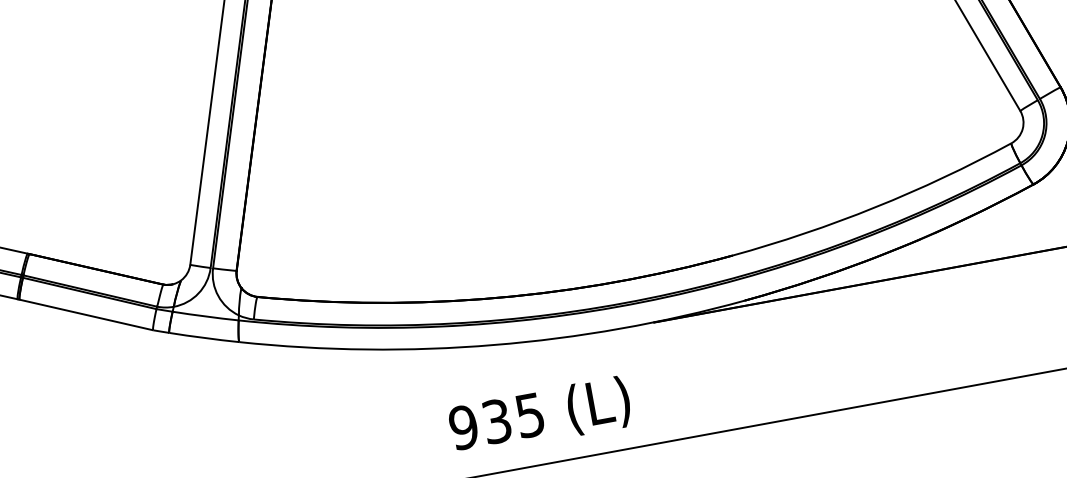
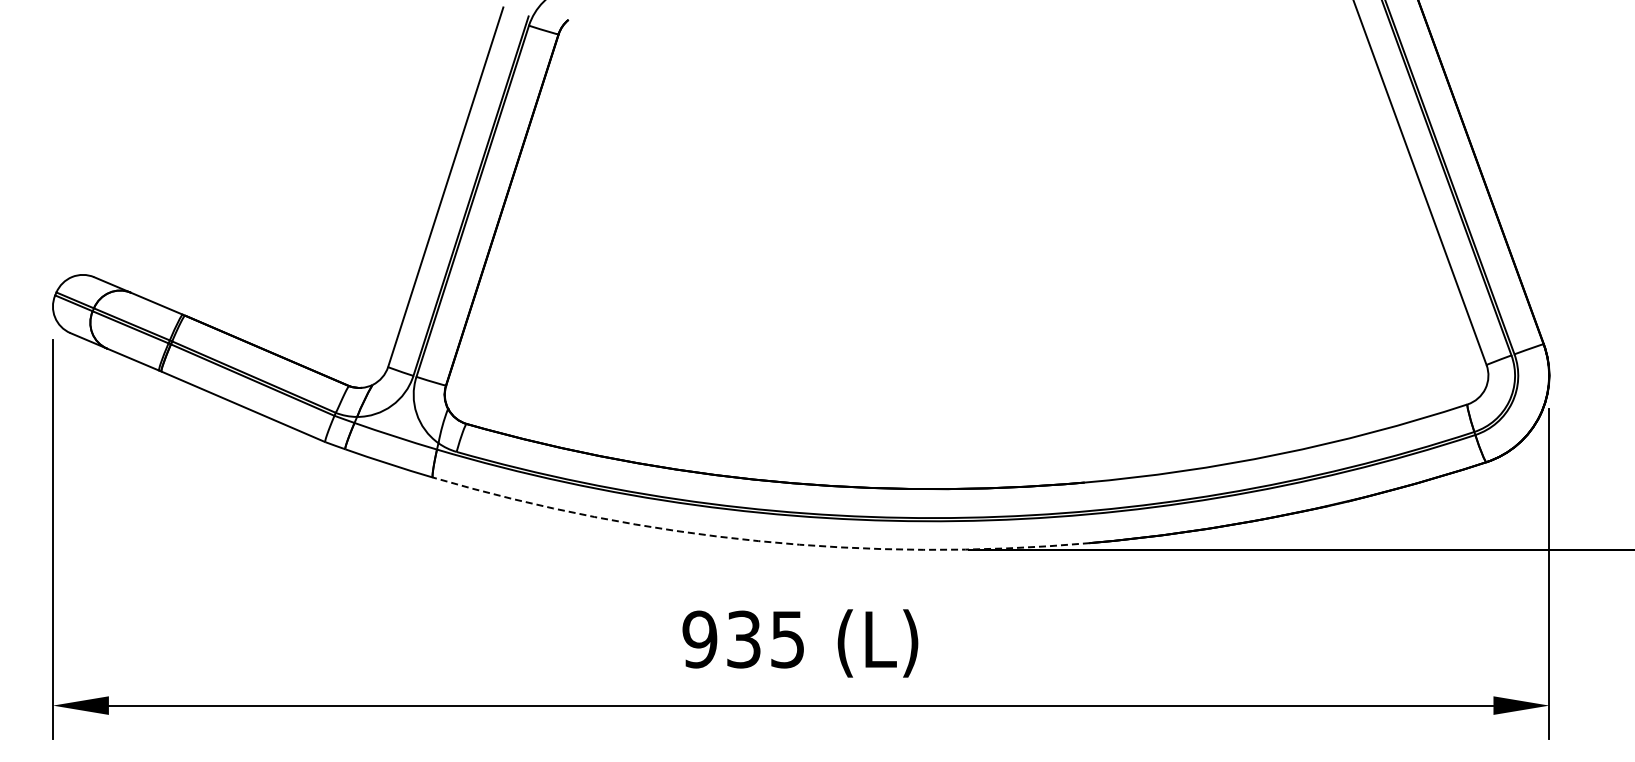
arc: (494, 345) -> (758, 541), solid -> dashed

